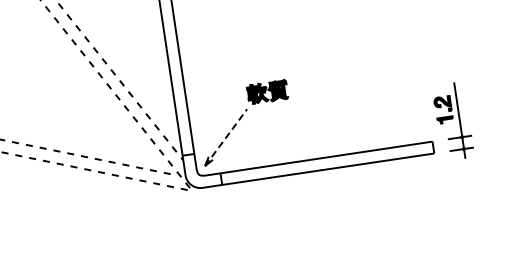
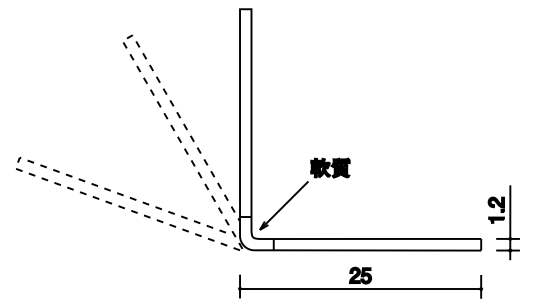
line: (226, 137) -> (284, 205), dashed -> solid
part: (315, 204) -> (360, 282), added

